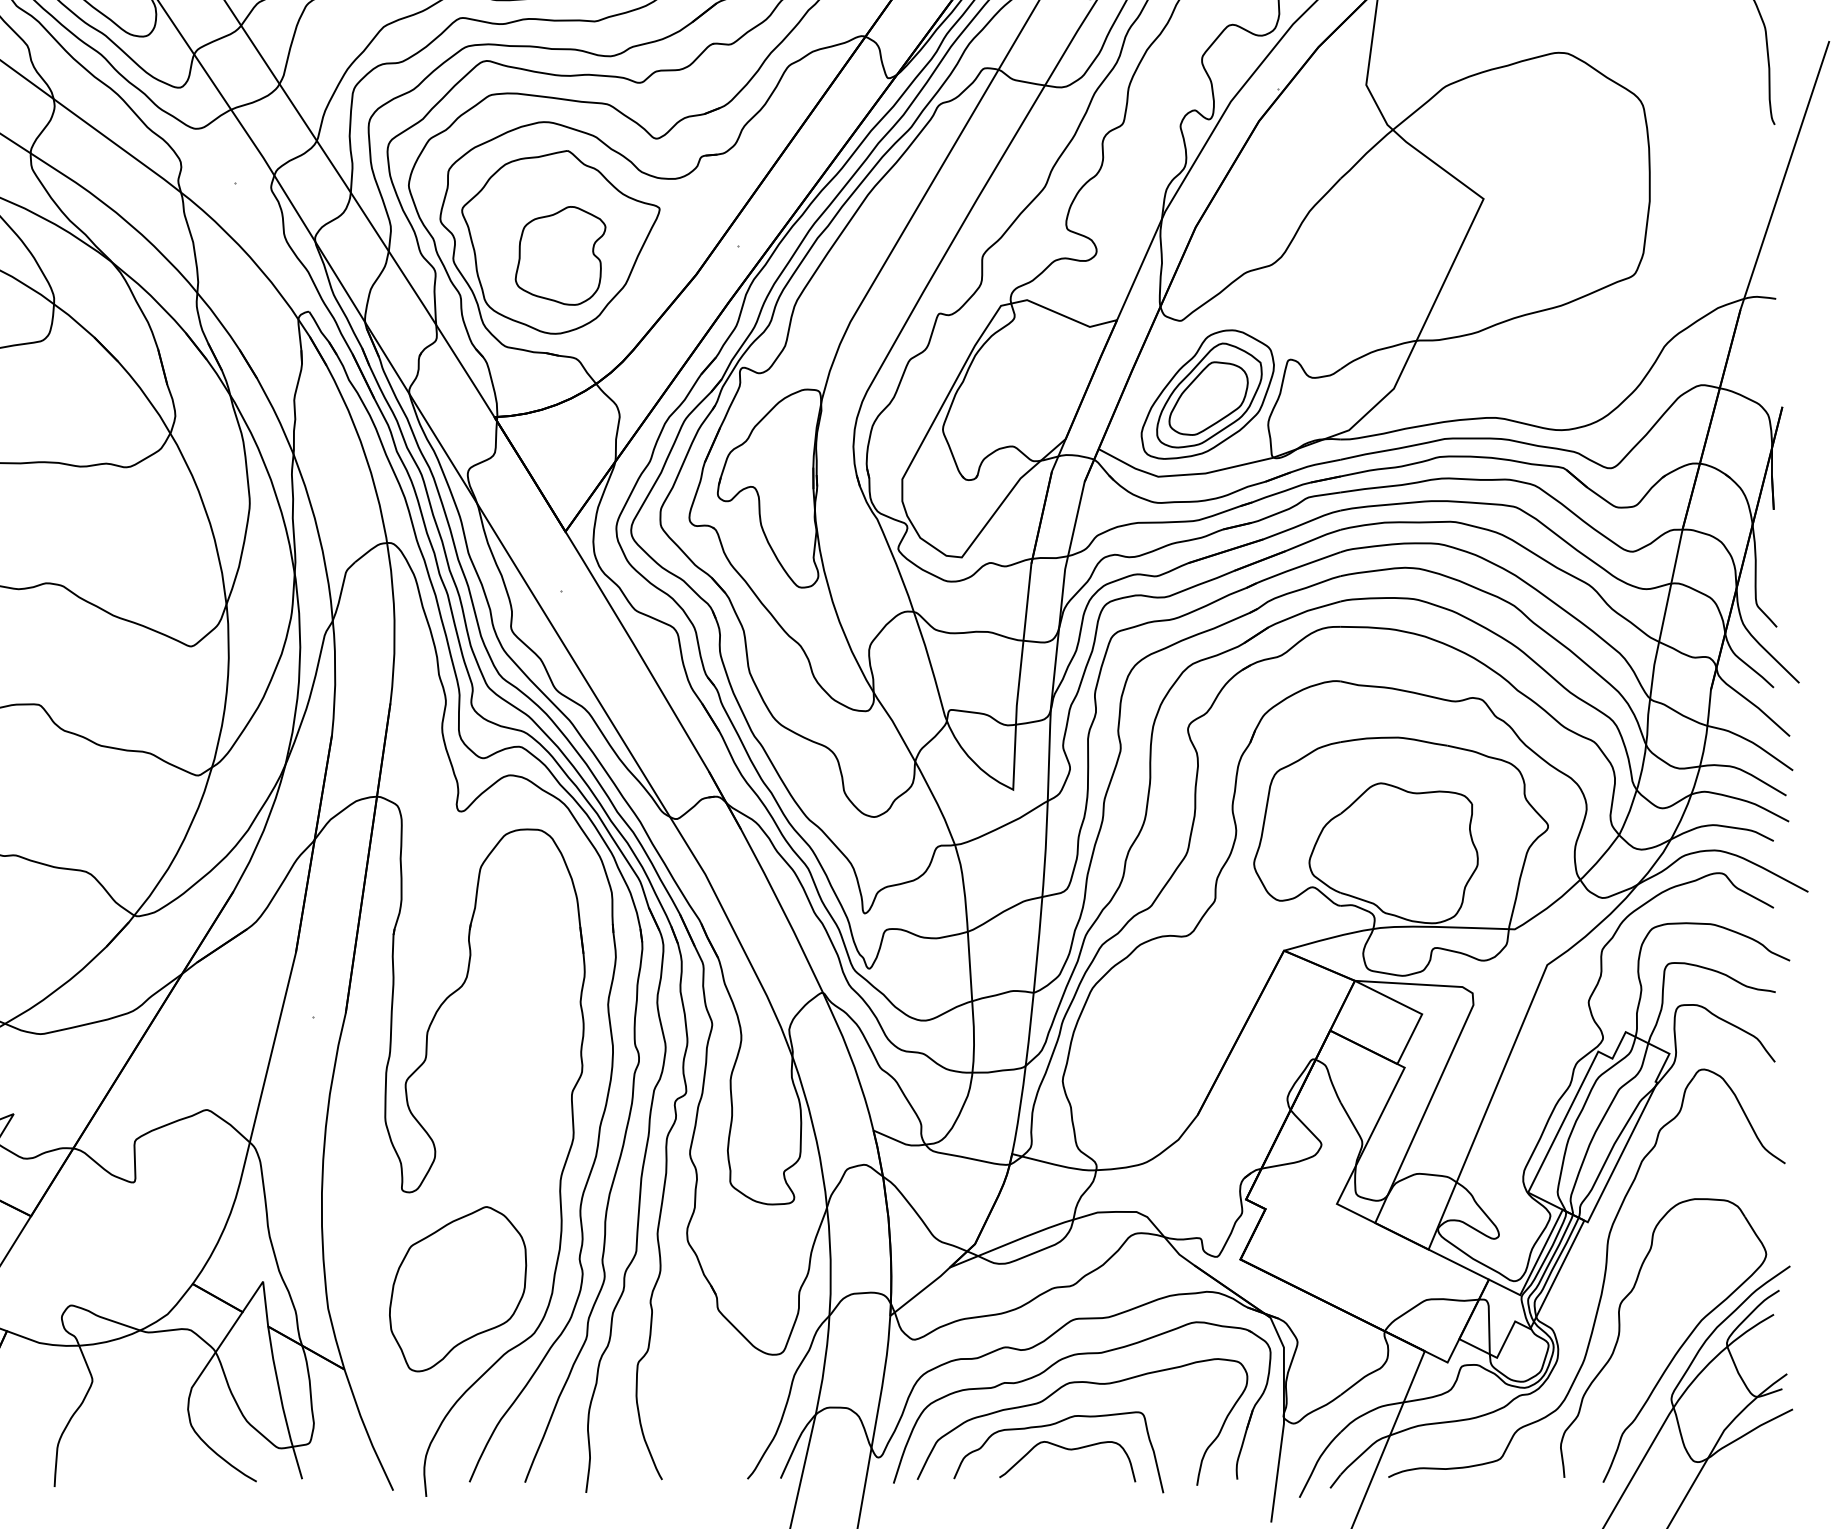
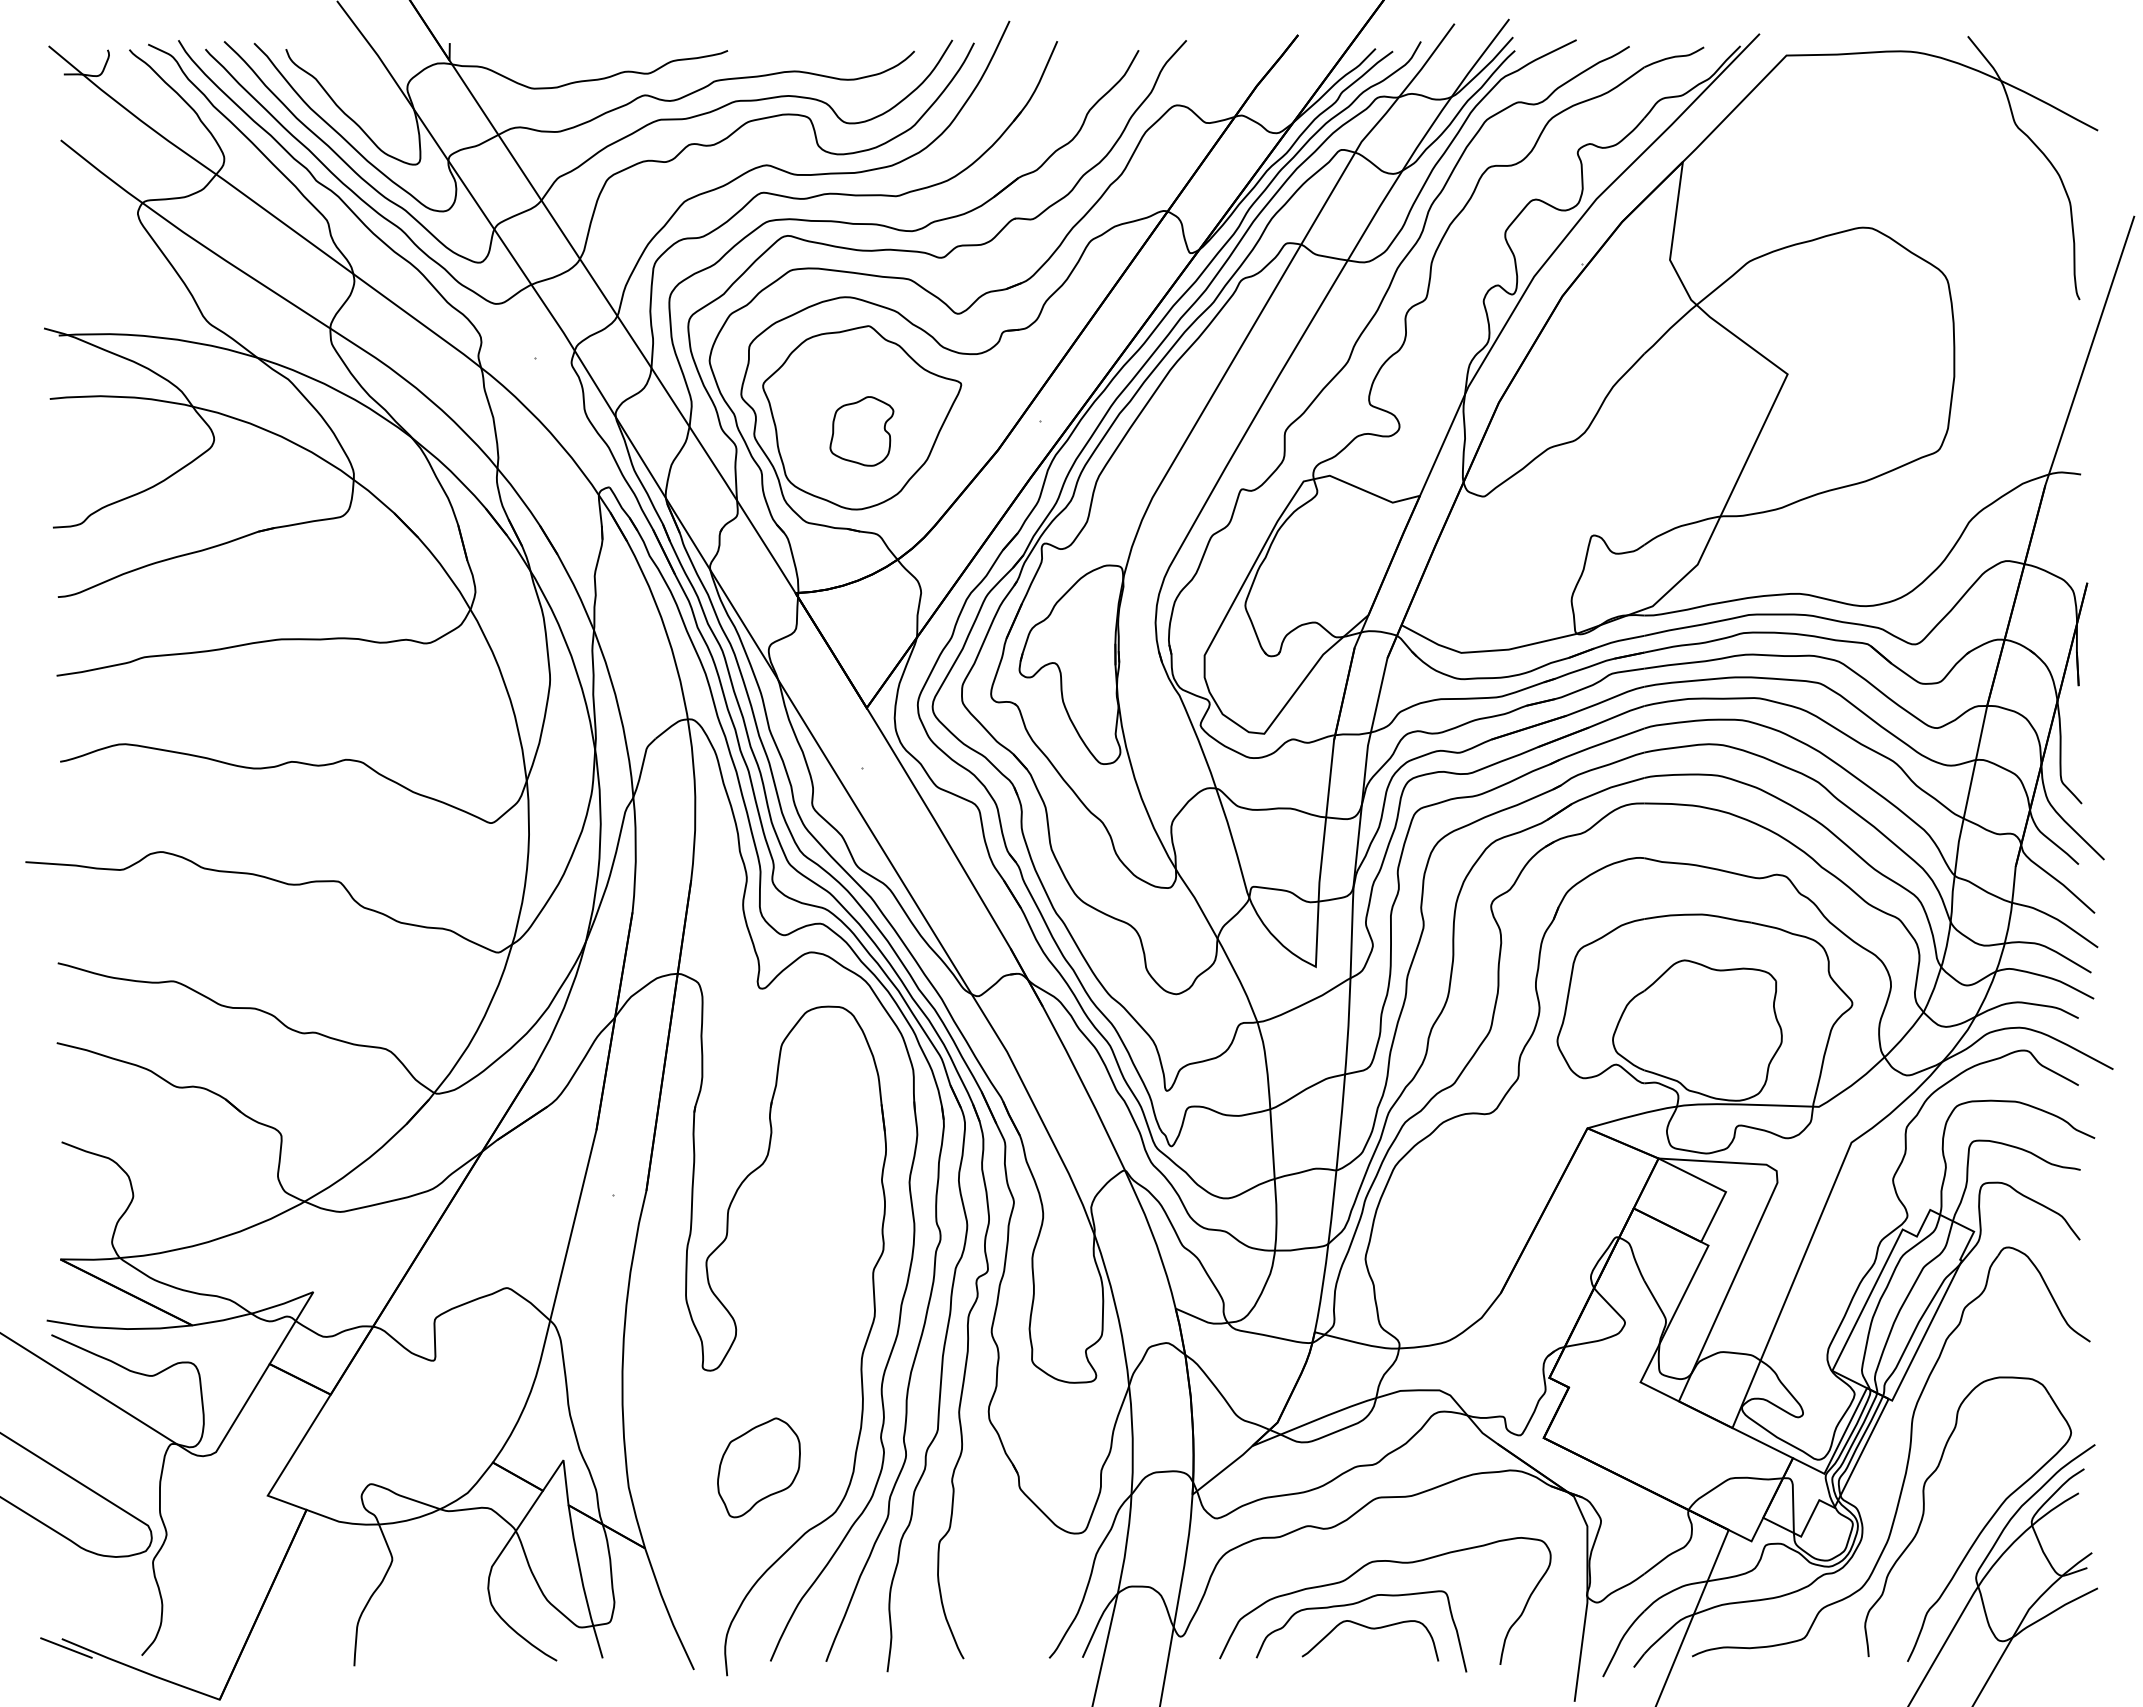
part: (560, 256) -> (861, 431), size x0.7
part: (1207, 394) -> (1510, 570), removed
part: (457, 1288) -> (758, 1467), size x0.6
part: (1056, 1363) -> (1359, 1542), removed

